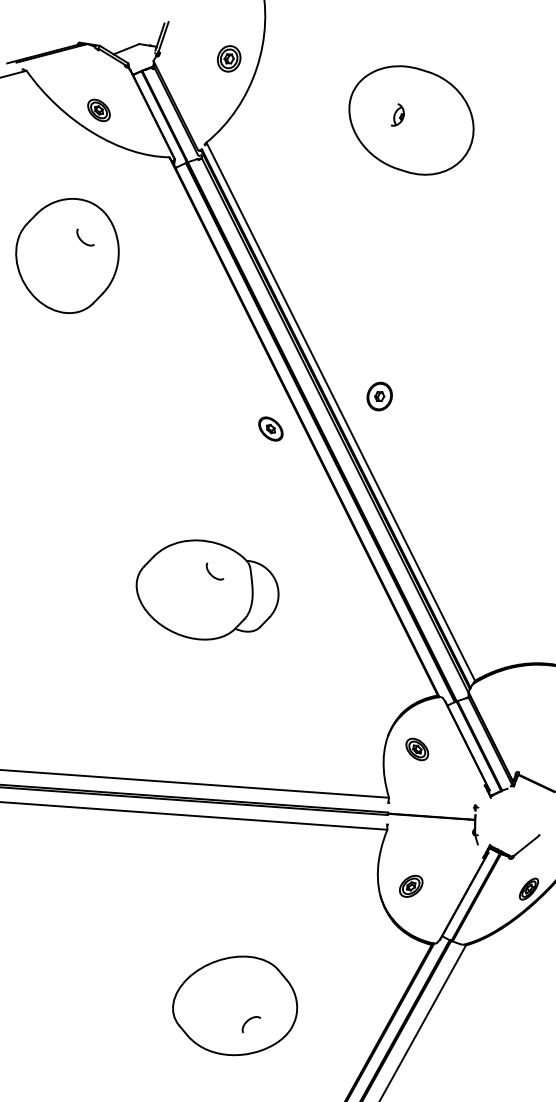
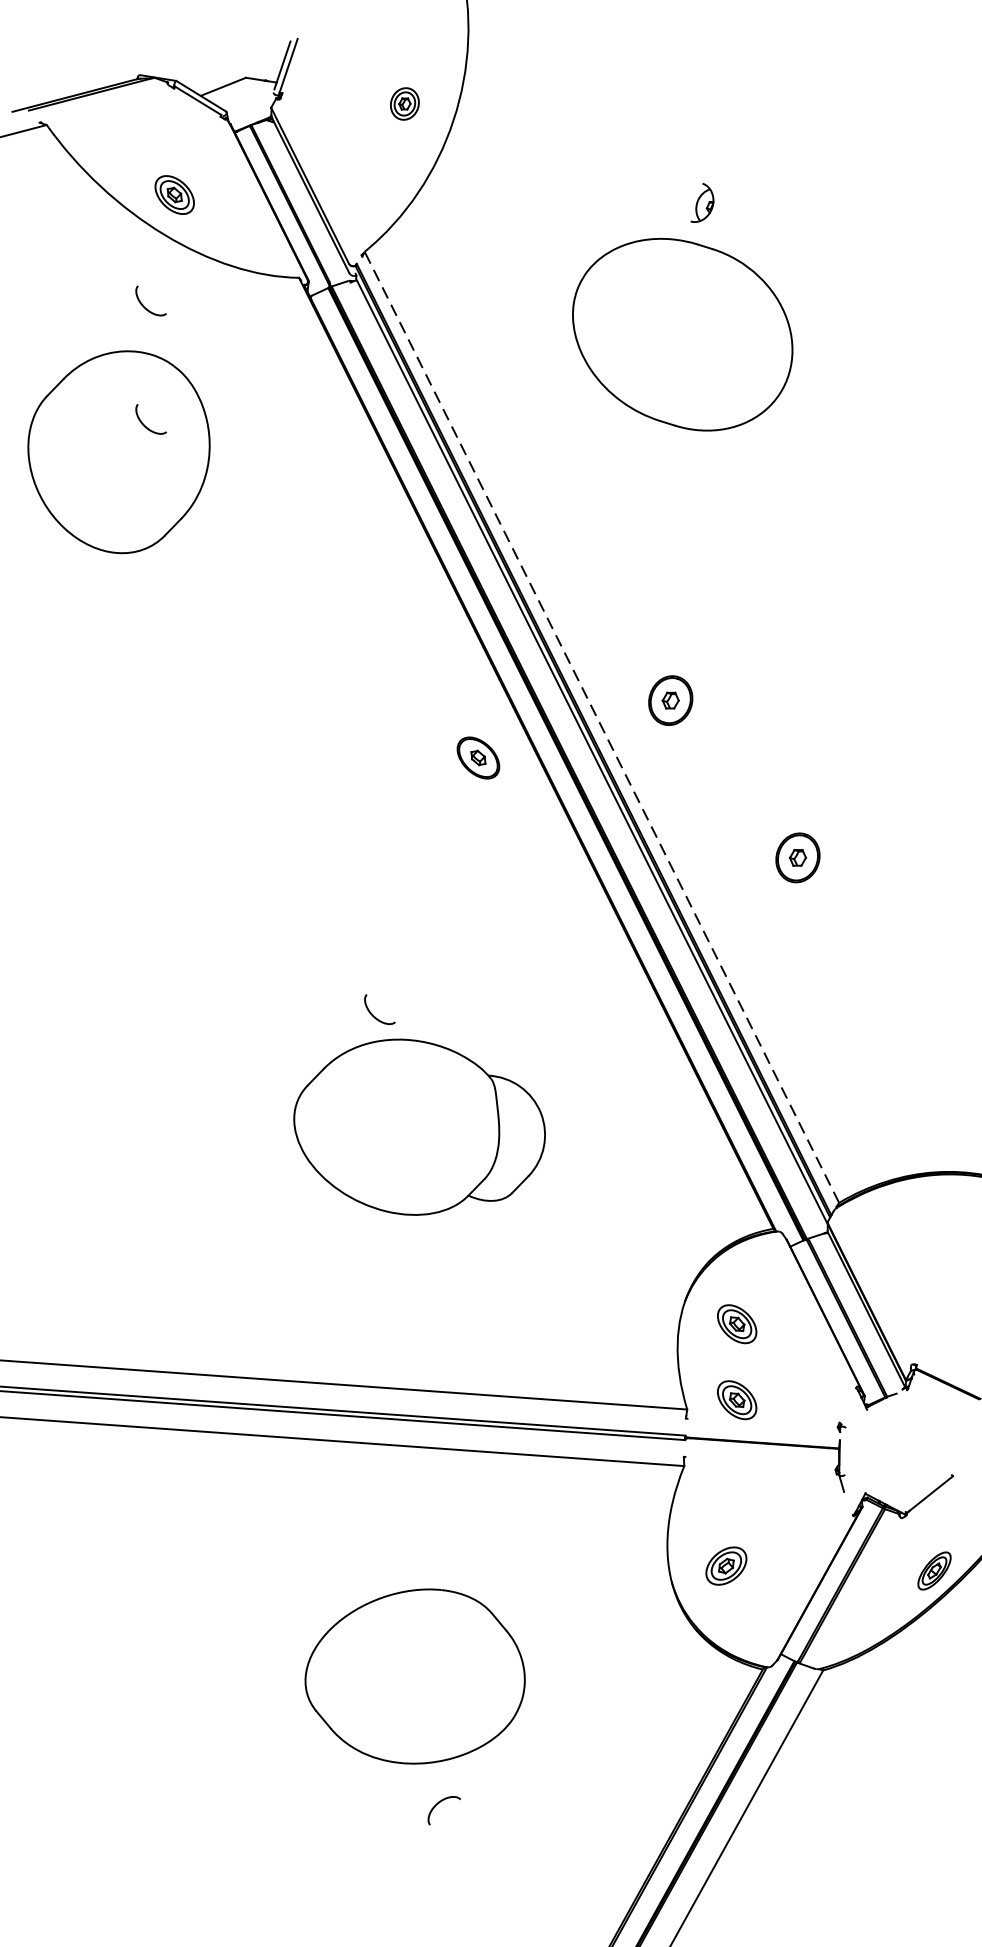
part: (229, 58) -> (405, 103), size x0.7
part: (411, 120) -> (682, 334), moved
curve: (82, 173) -> (145, 306), added
line: (340, 411) -> (601, 727), solid -> dashed
part: (451, 485) -> (797, 857), added
part: (207, 589) -> (419, 1126), moved
part: (417, 792) -> (737, 1400), added
part: (235, 1005) -> (415, 1675), moved

